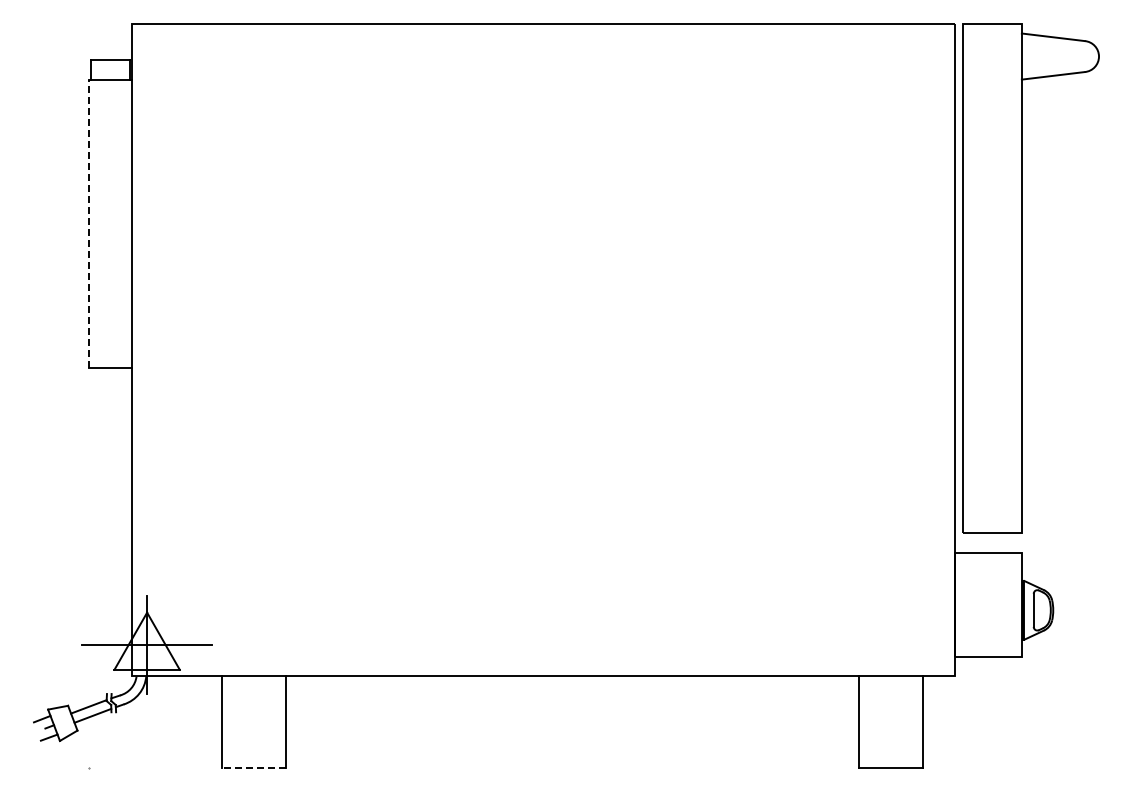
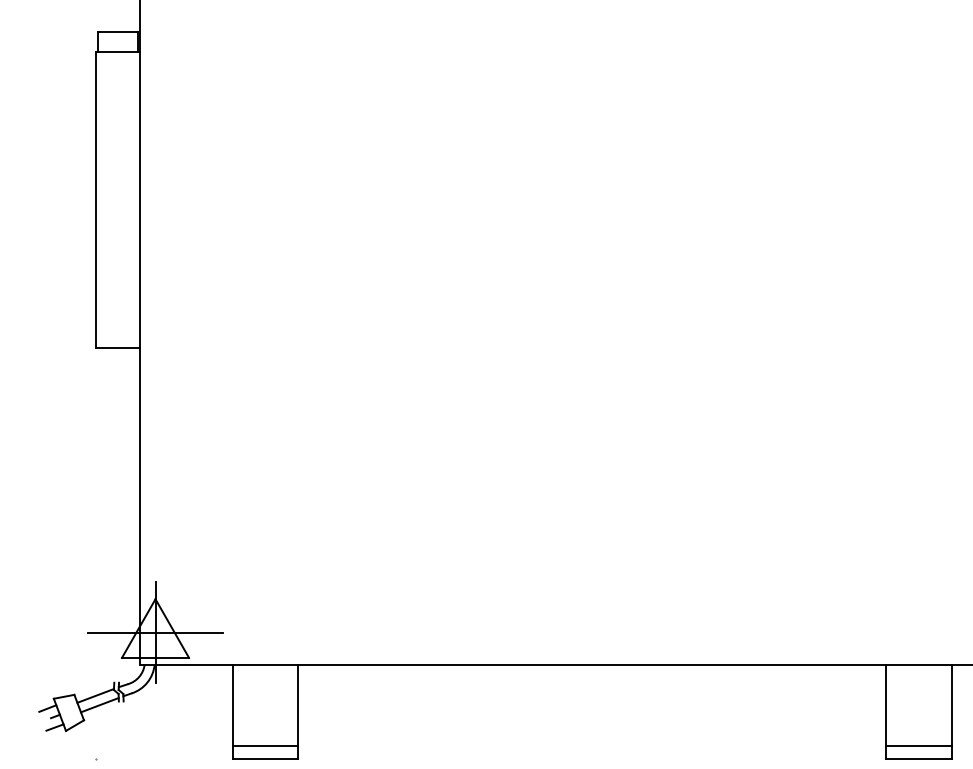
line: (88, 223) -> (95, 199), dashed -> solid
line: (253, 756) -> (264, 746), added
line: (890, 756) -> (918, 746), added
line: (254, 768) -> (265, 759), dashed -> solid

